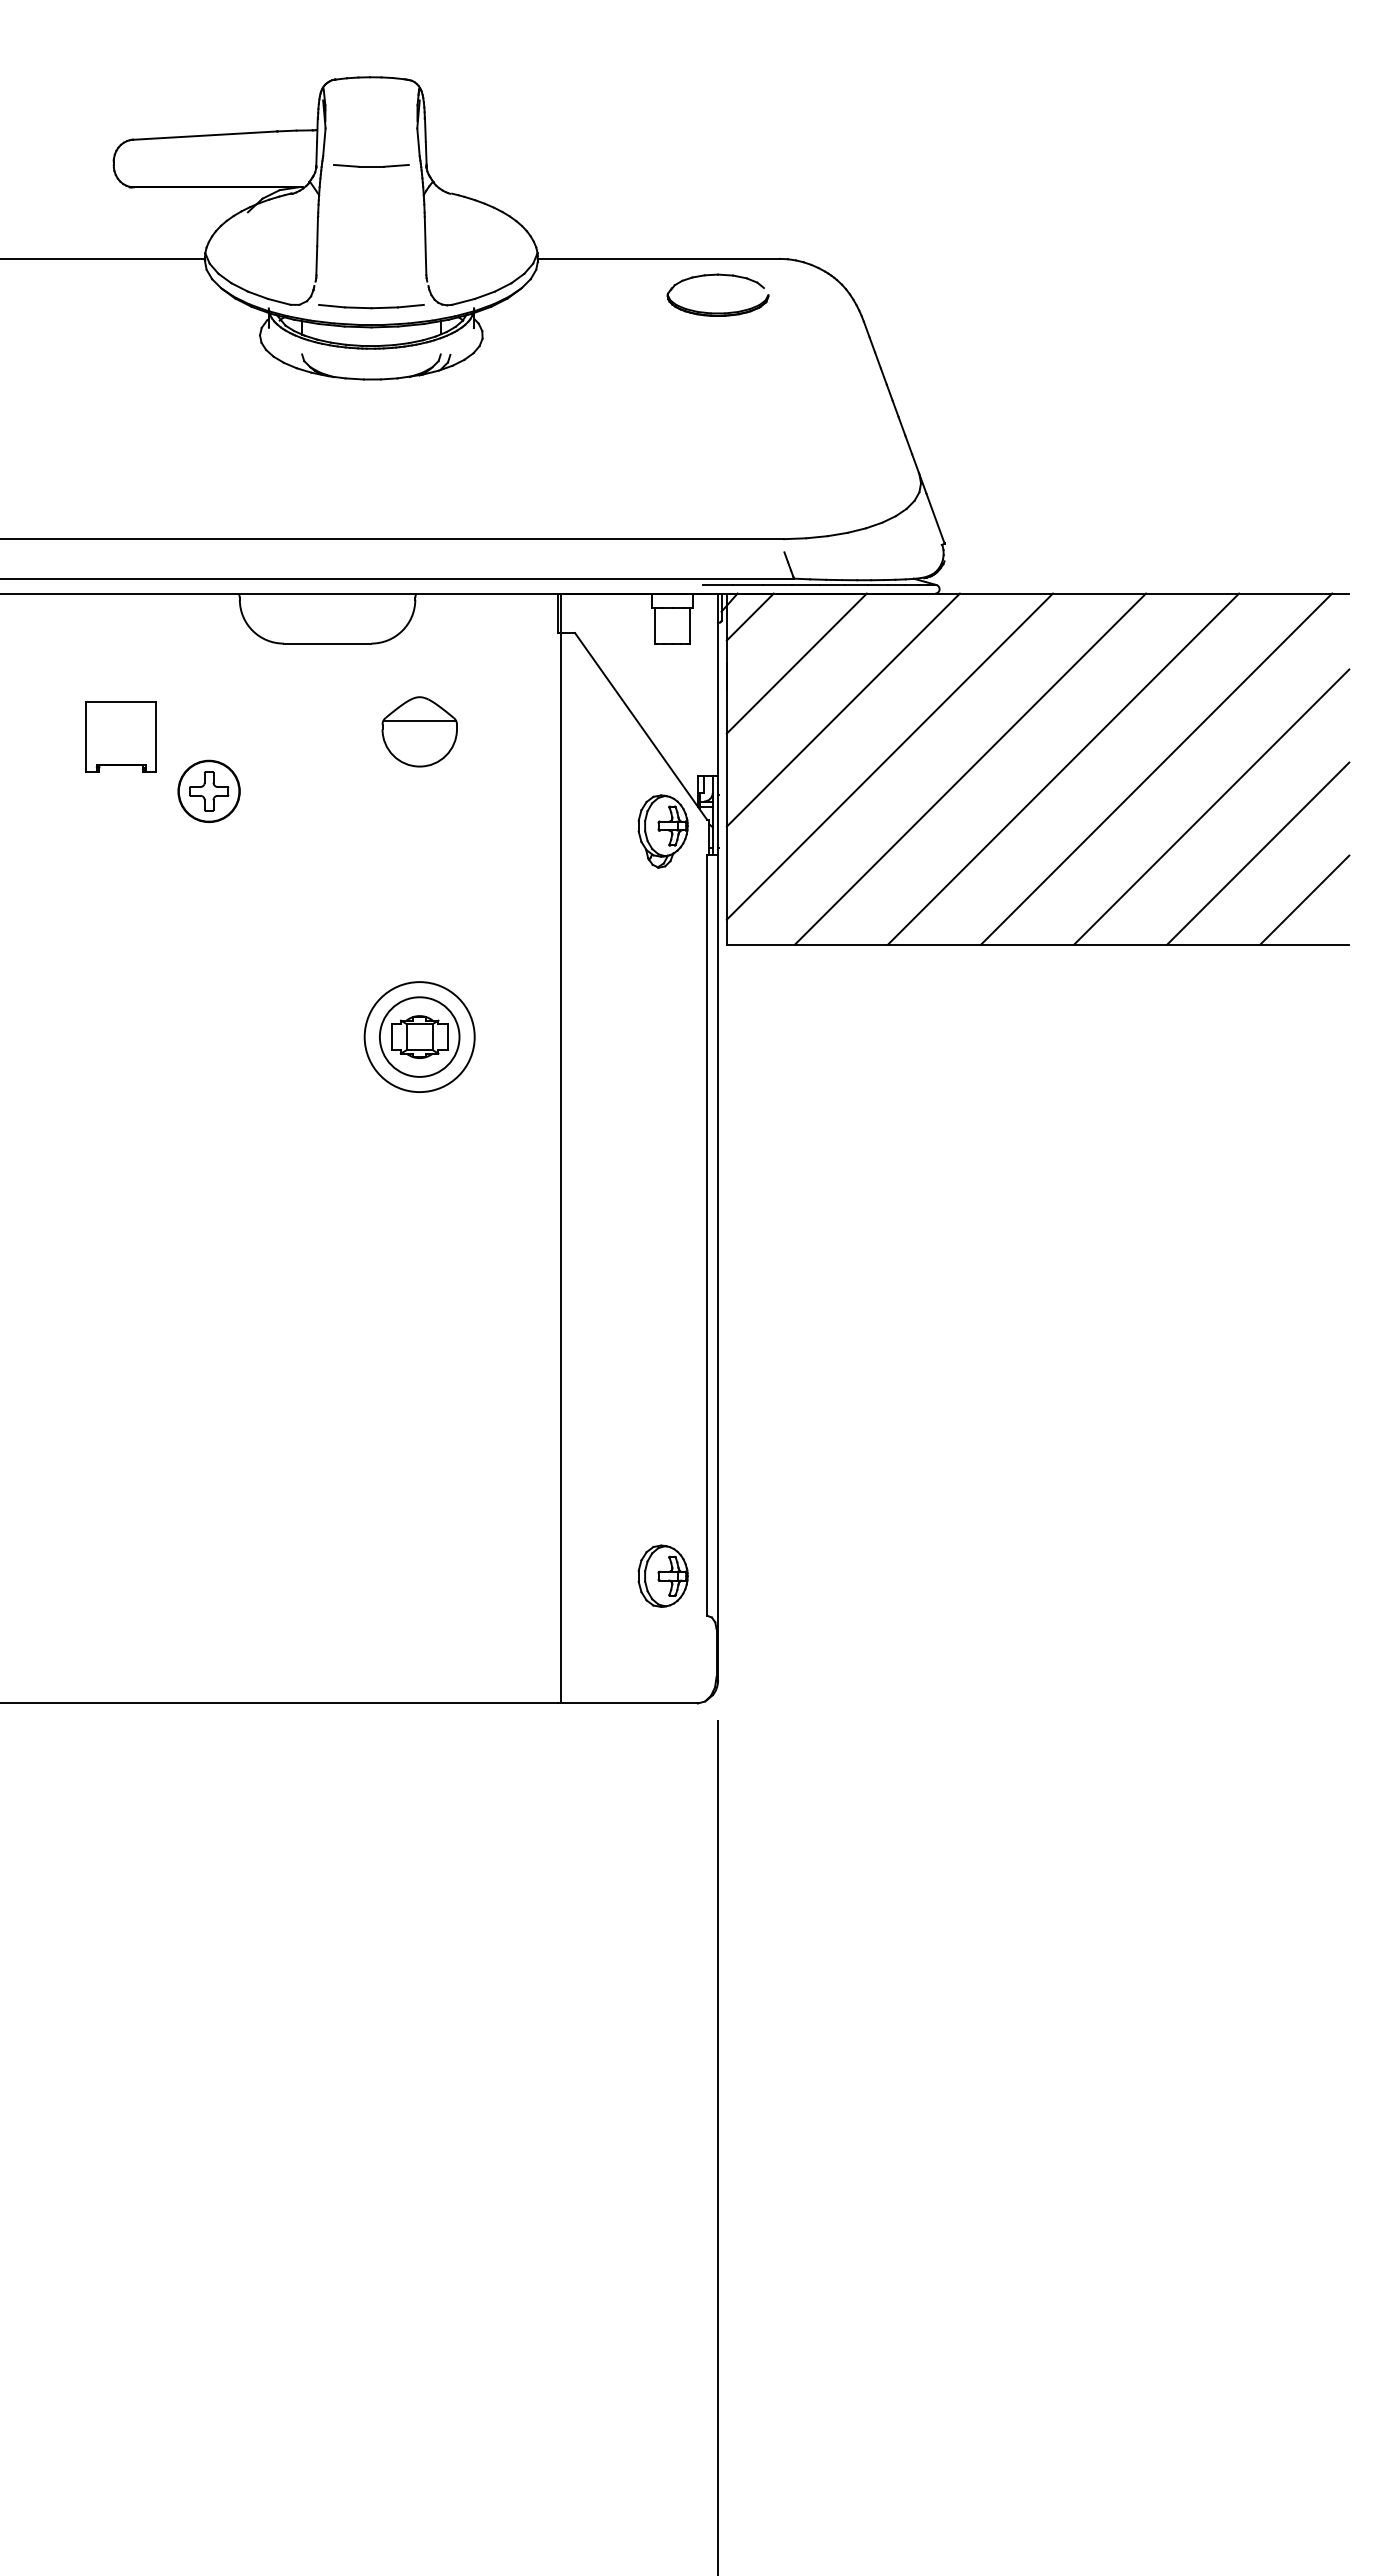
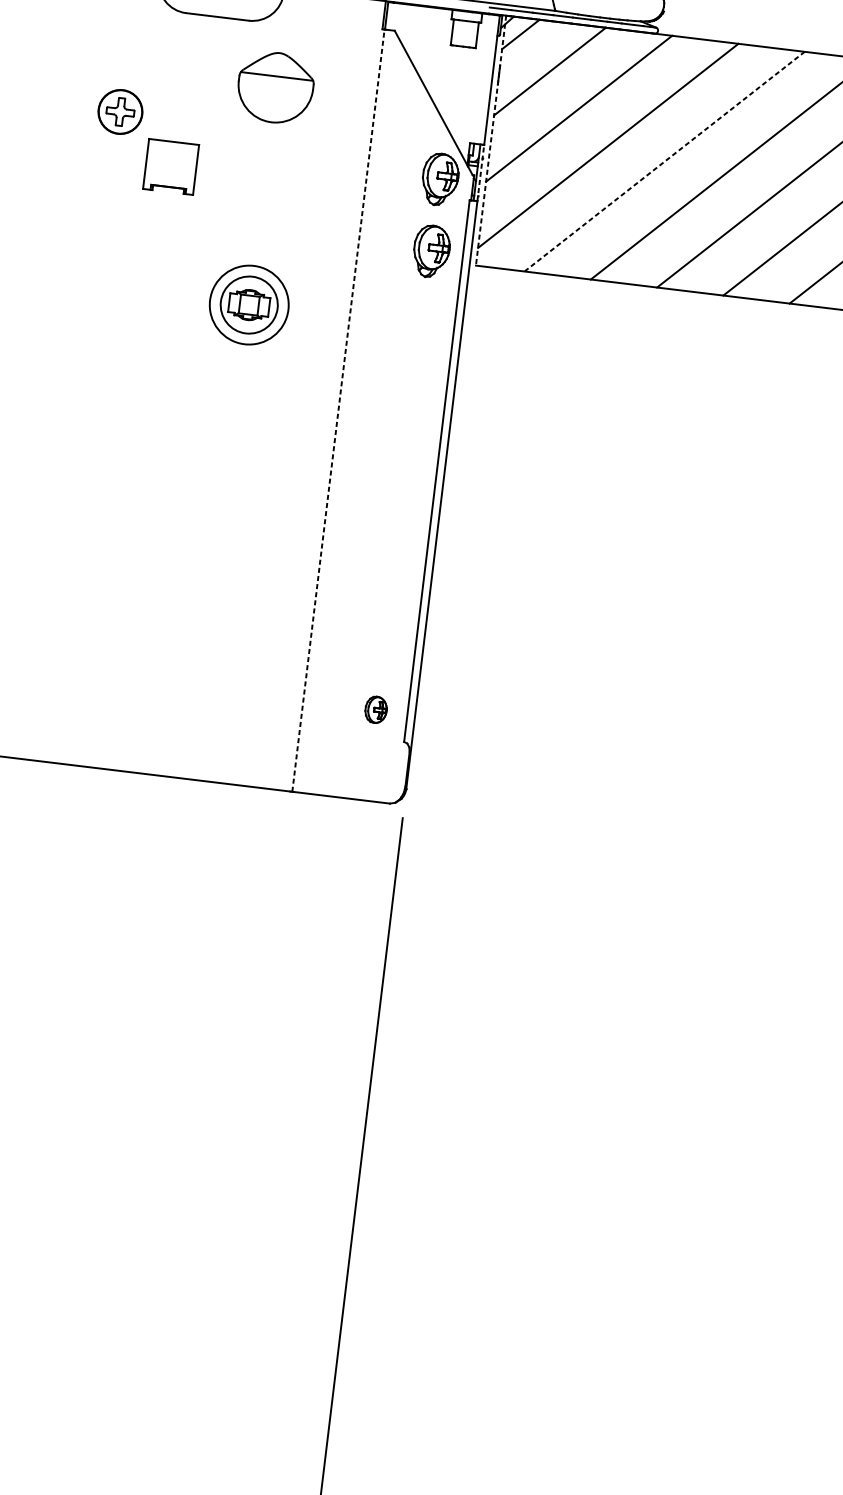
part: (419, 731) -> (275, 87), size x1.4
part: (120, 736) -> (170, 166), moved
line: (970, 768) -> (664, 161), solid -> dashed
line: (726, 769) -> (490, 140), solid -> dashed
line: (718, 815) -> (481, 173), solid -> dashed
part: (662, 932) -> (431, 251), added
line: (560, 1167) -> (338, 410), solid -> dashed
part: (662, 1575) -> (375, 709), size x0.6

